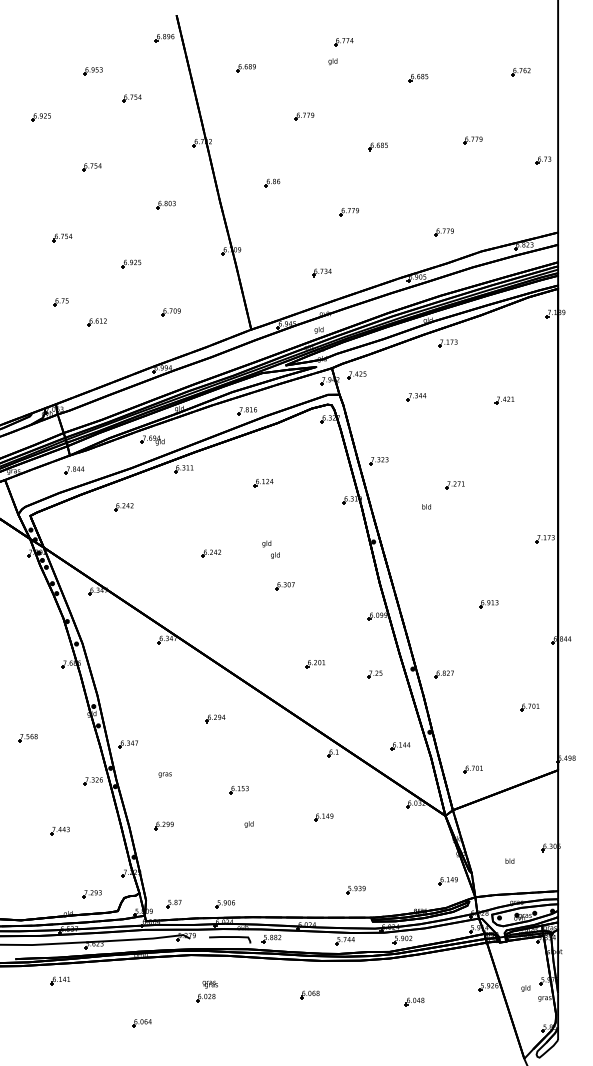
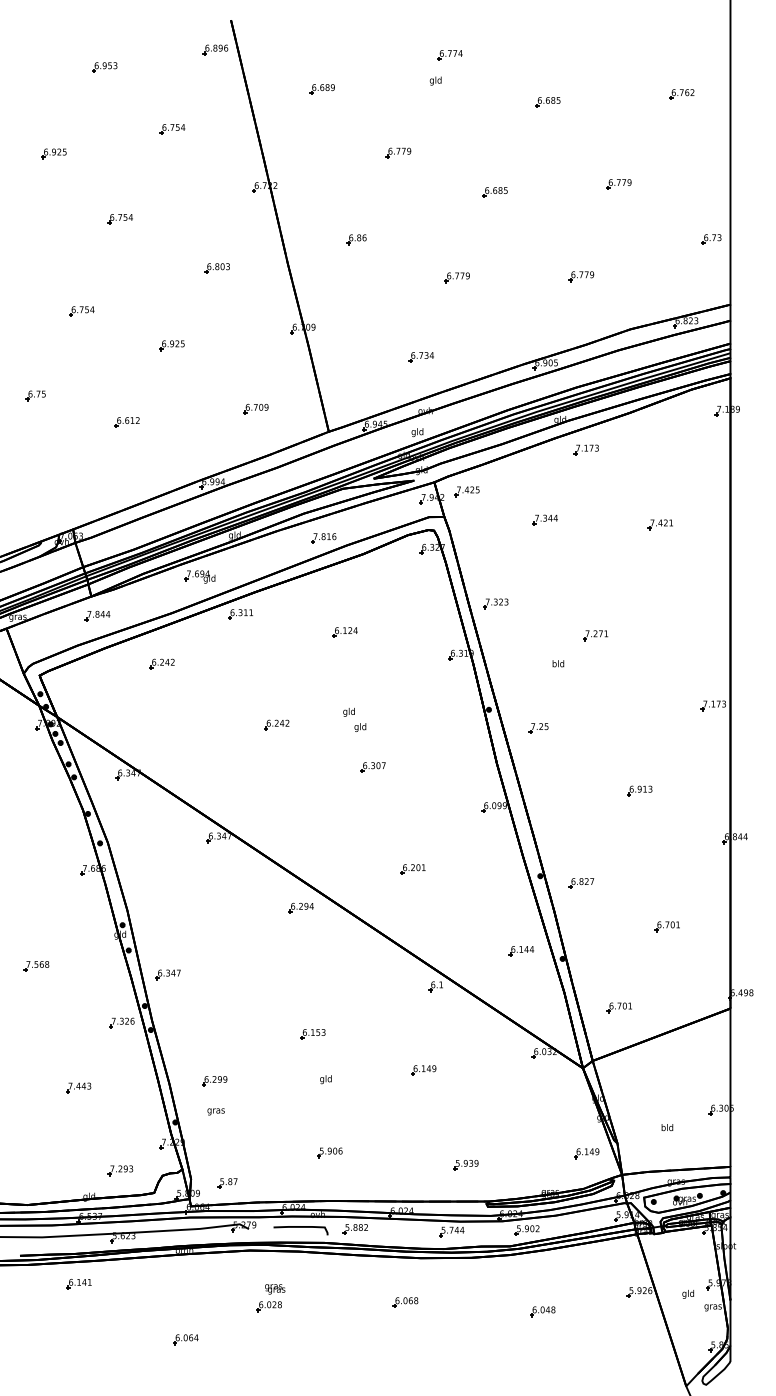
part: (92, 71) -> (104, 67), moved
part: (543, 160) -> (711, 239), moved
part: (444, 232) -> (581, 276), moved
part: (60, 301) -> (35, 395), moved
part: (170, 312) -> (255, 409), moved
part: (374, 674) -> (538, 728), moved
part: (529, 707) -> (666, 926), moved
part: (215, 718) -> (300, 907), moved
part: (400, 746) -> (520, 951), moved
text: (164, 774) -> (215, 1111), moved
part: (225, 903) -> (329, 1152), moved

